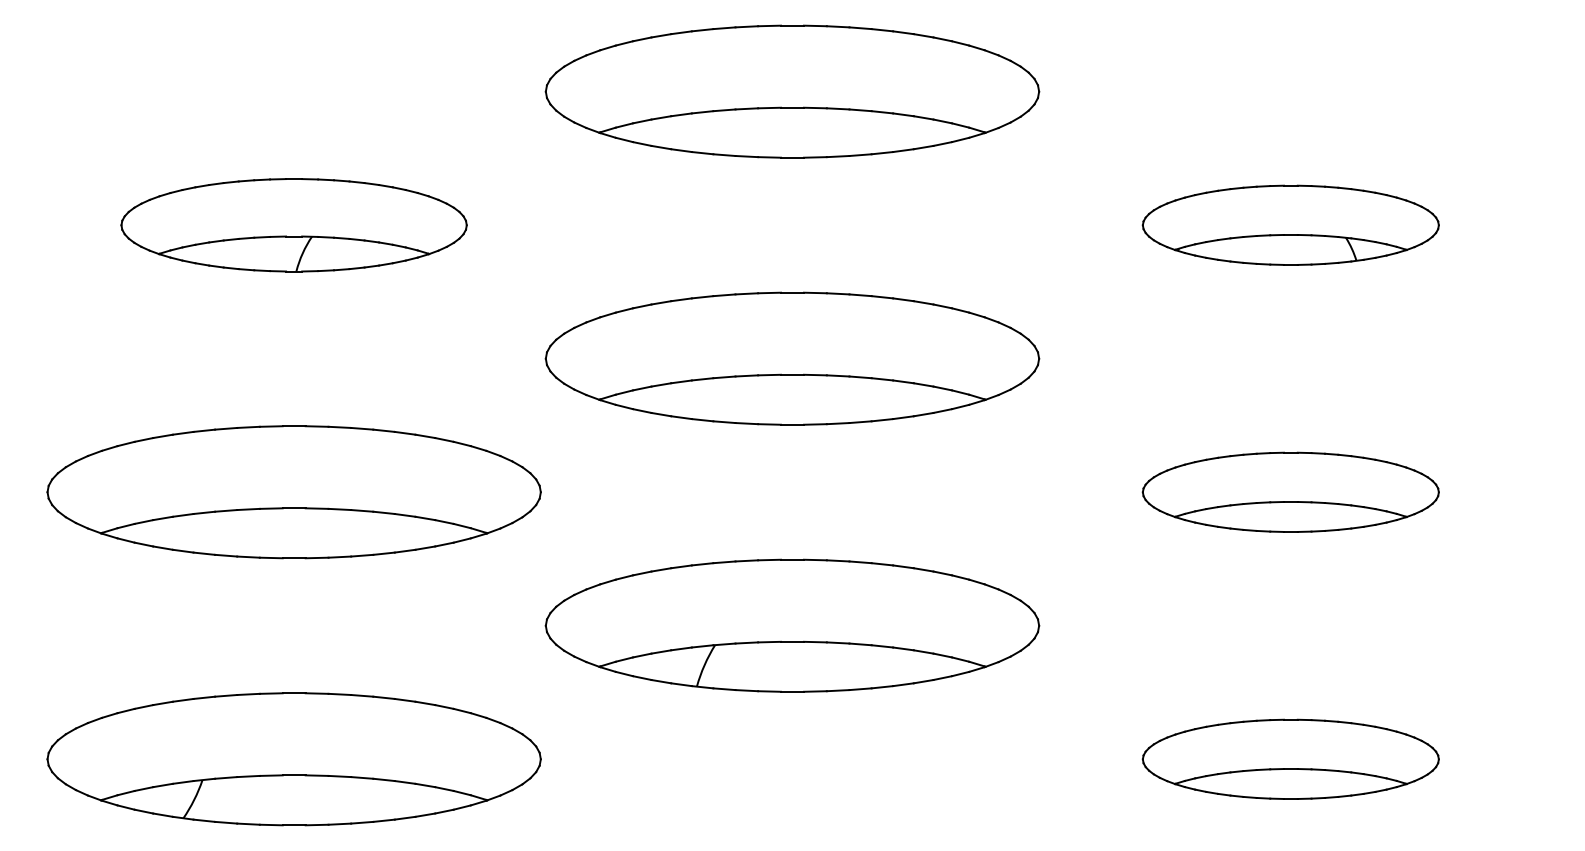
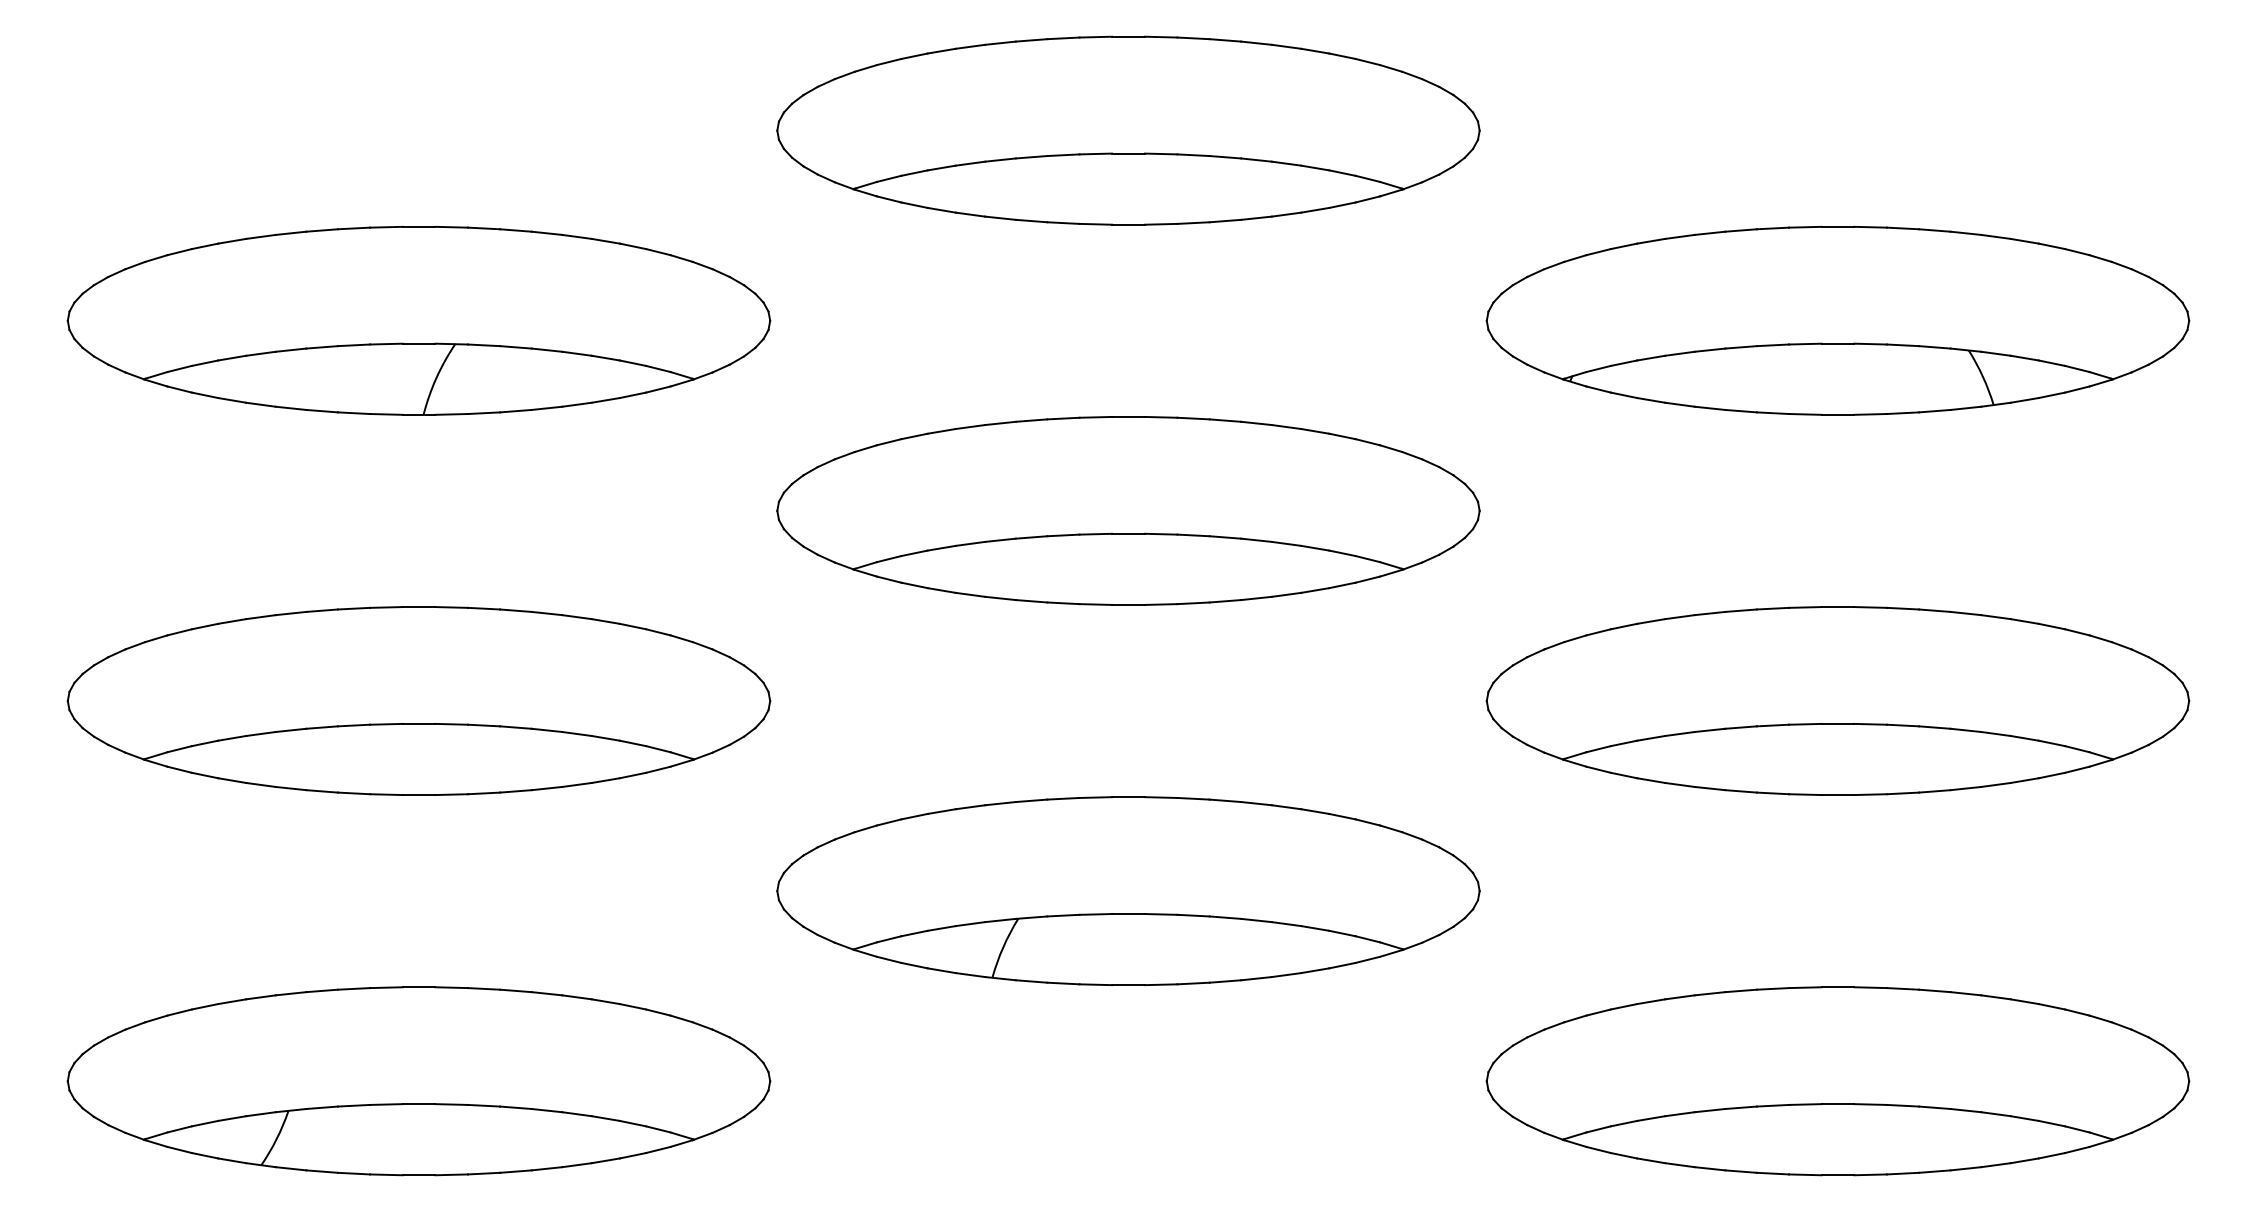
part: (293, 225) -> (418, 321), size x1.43
part: (1290, 225) -> (1837, 321), size x1.67
part: (1290, 492) -> (1837, 701), size x1.67
part: (1290, 759) -> (1837, 1081), size x1.67

